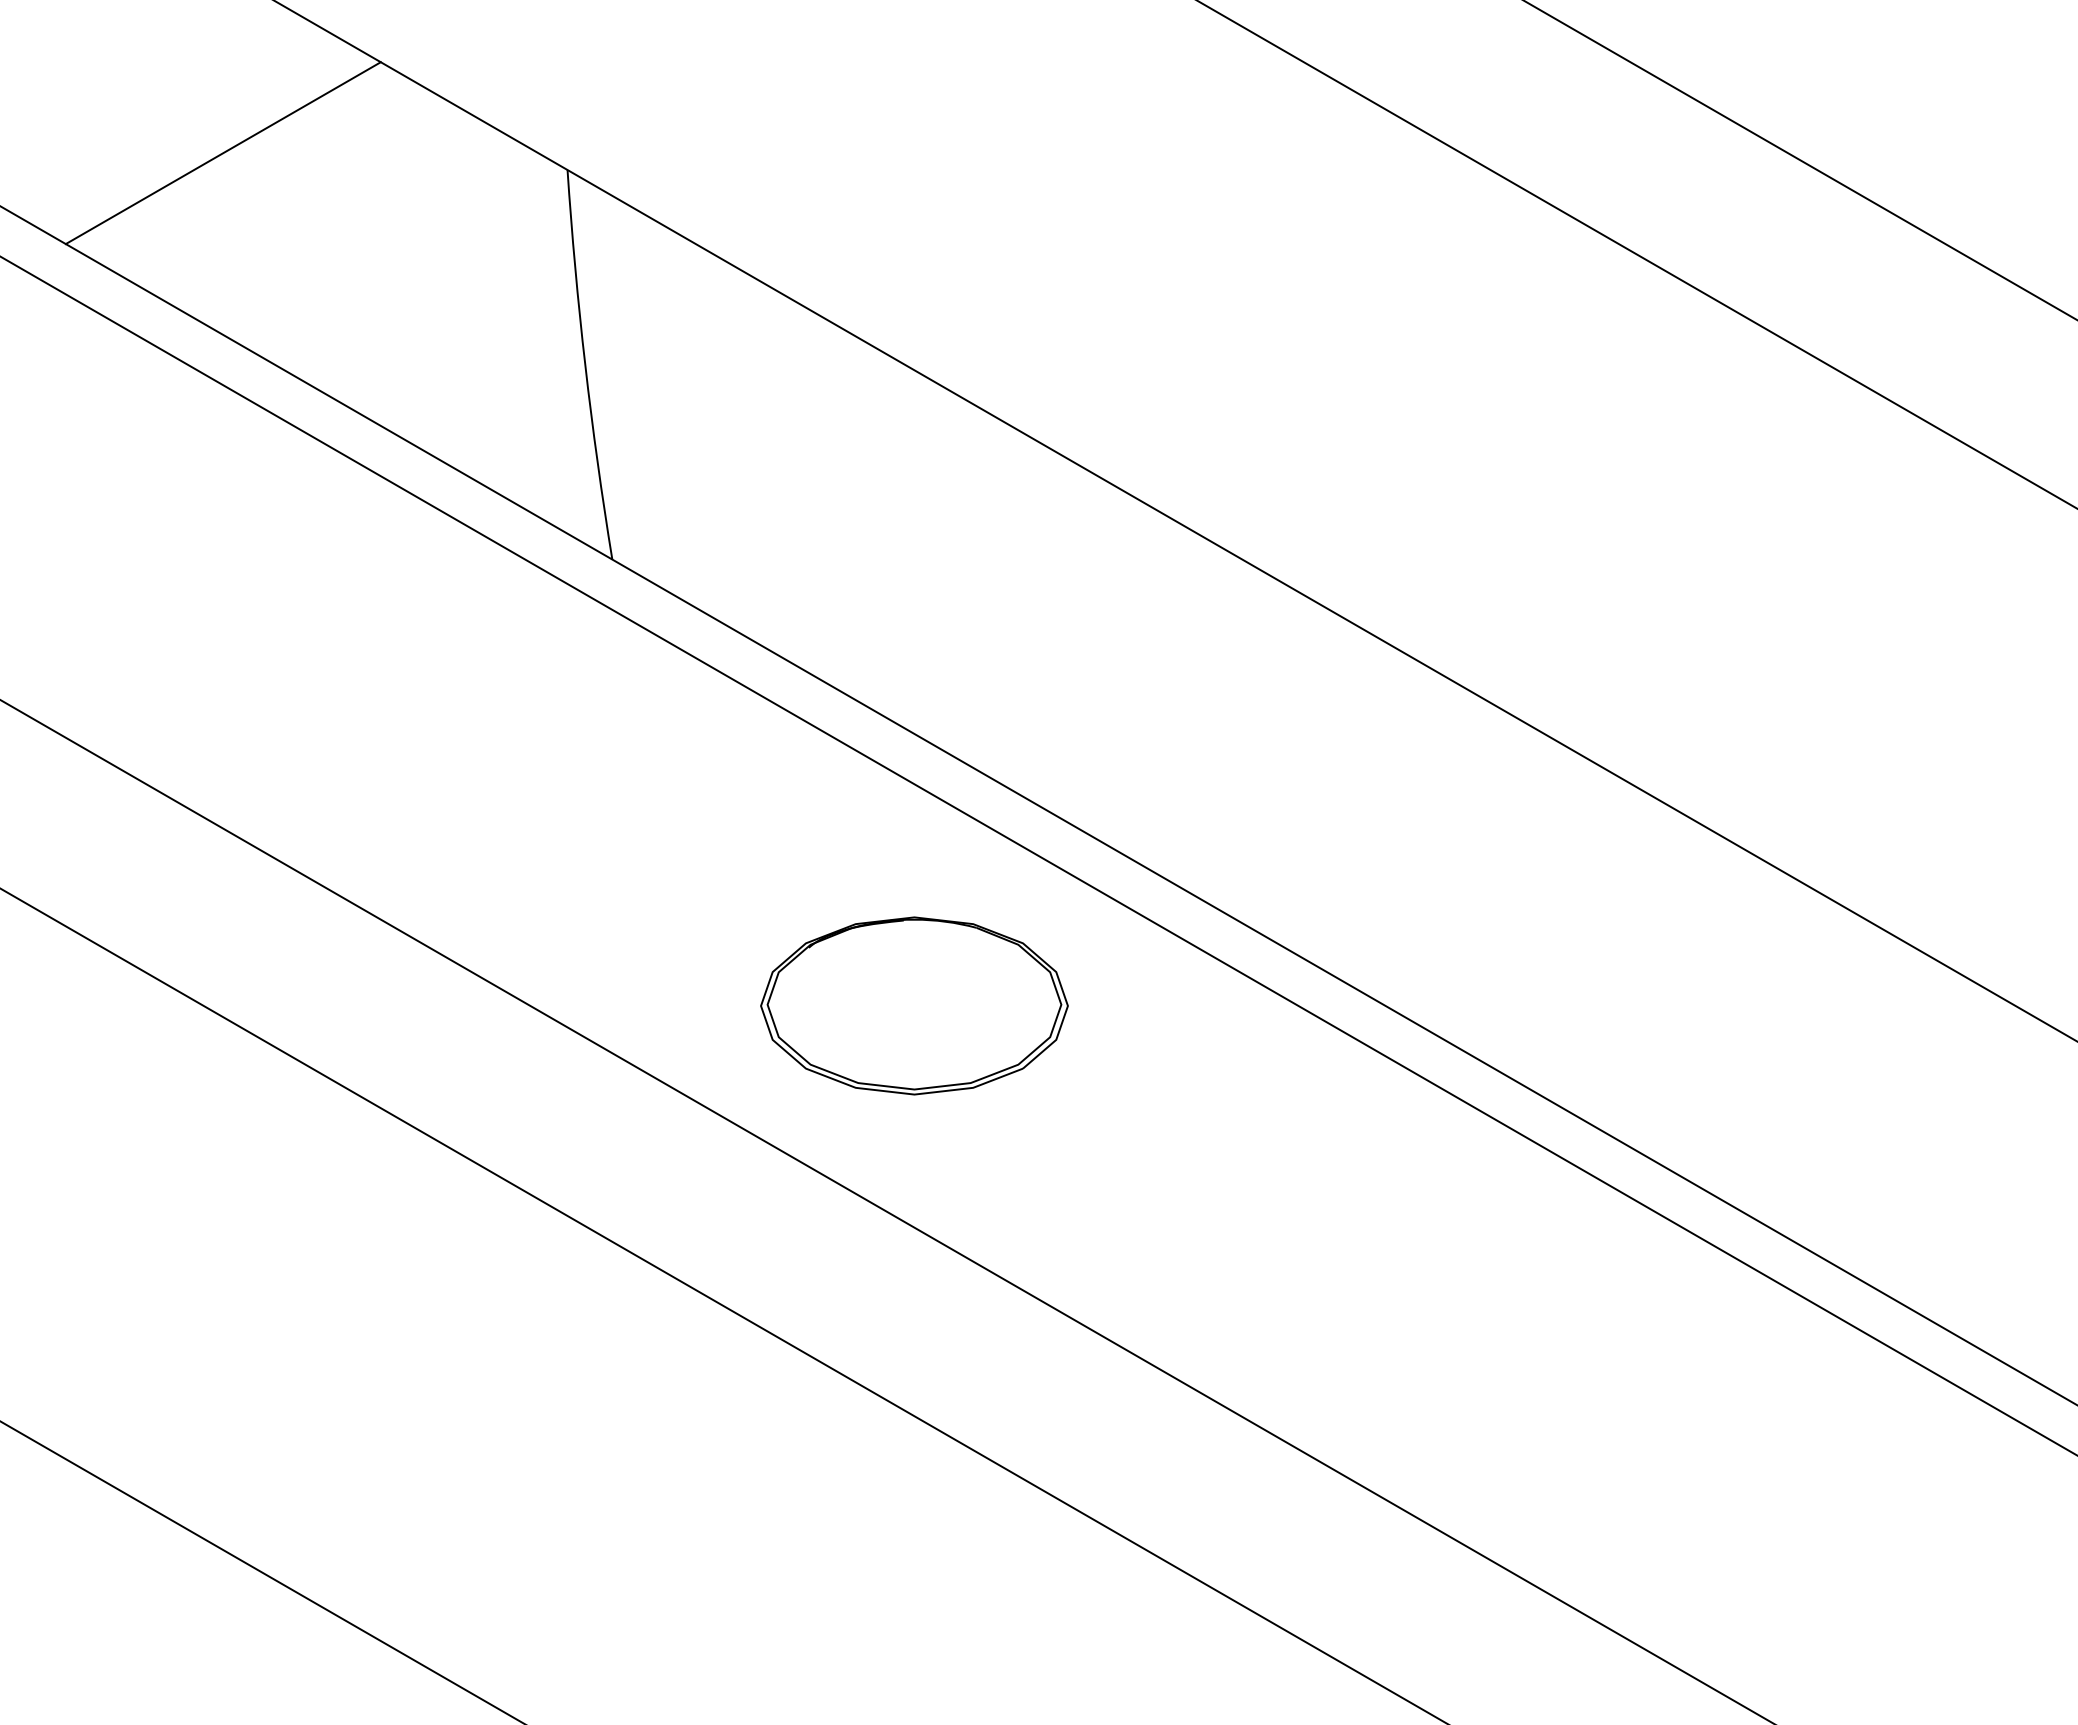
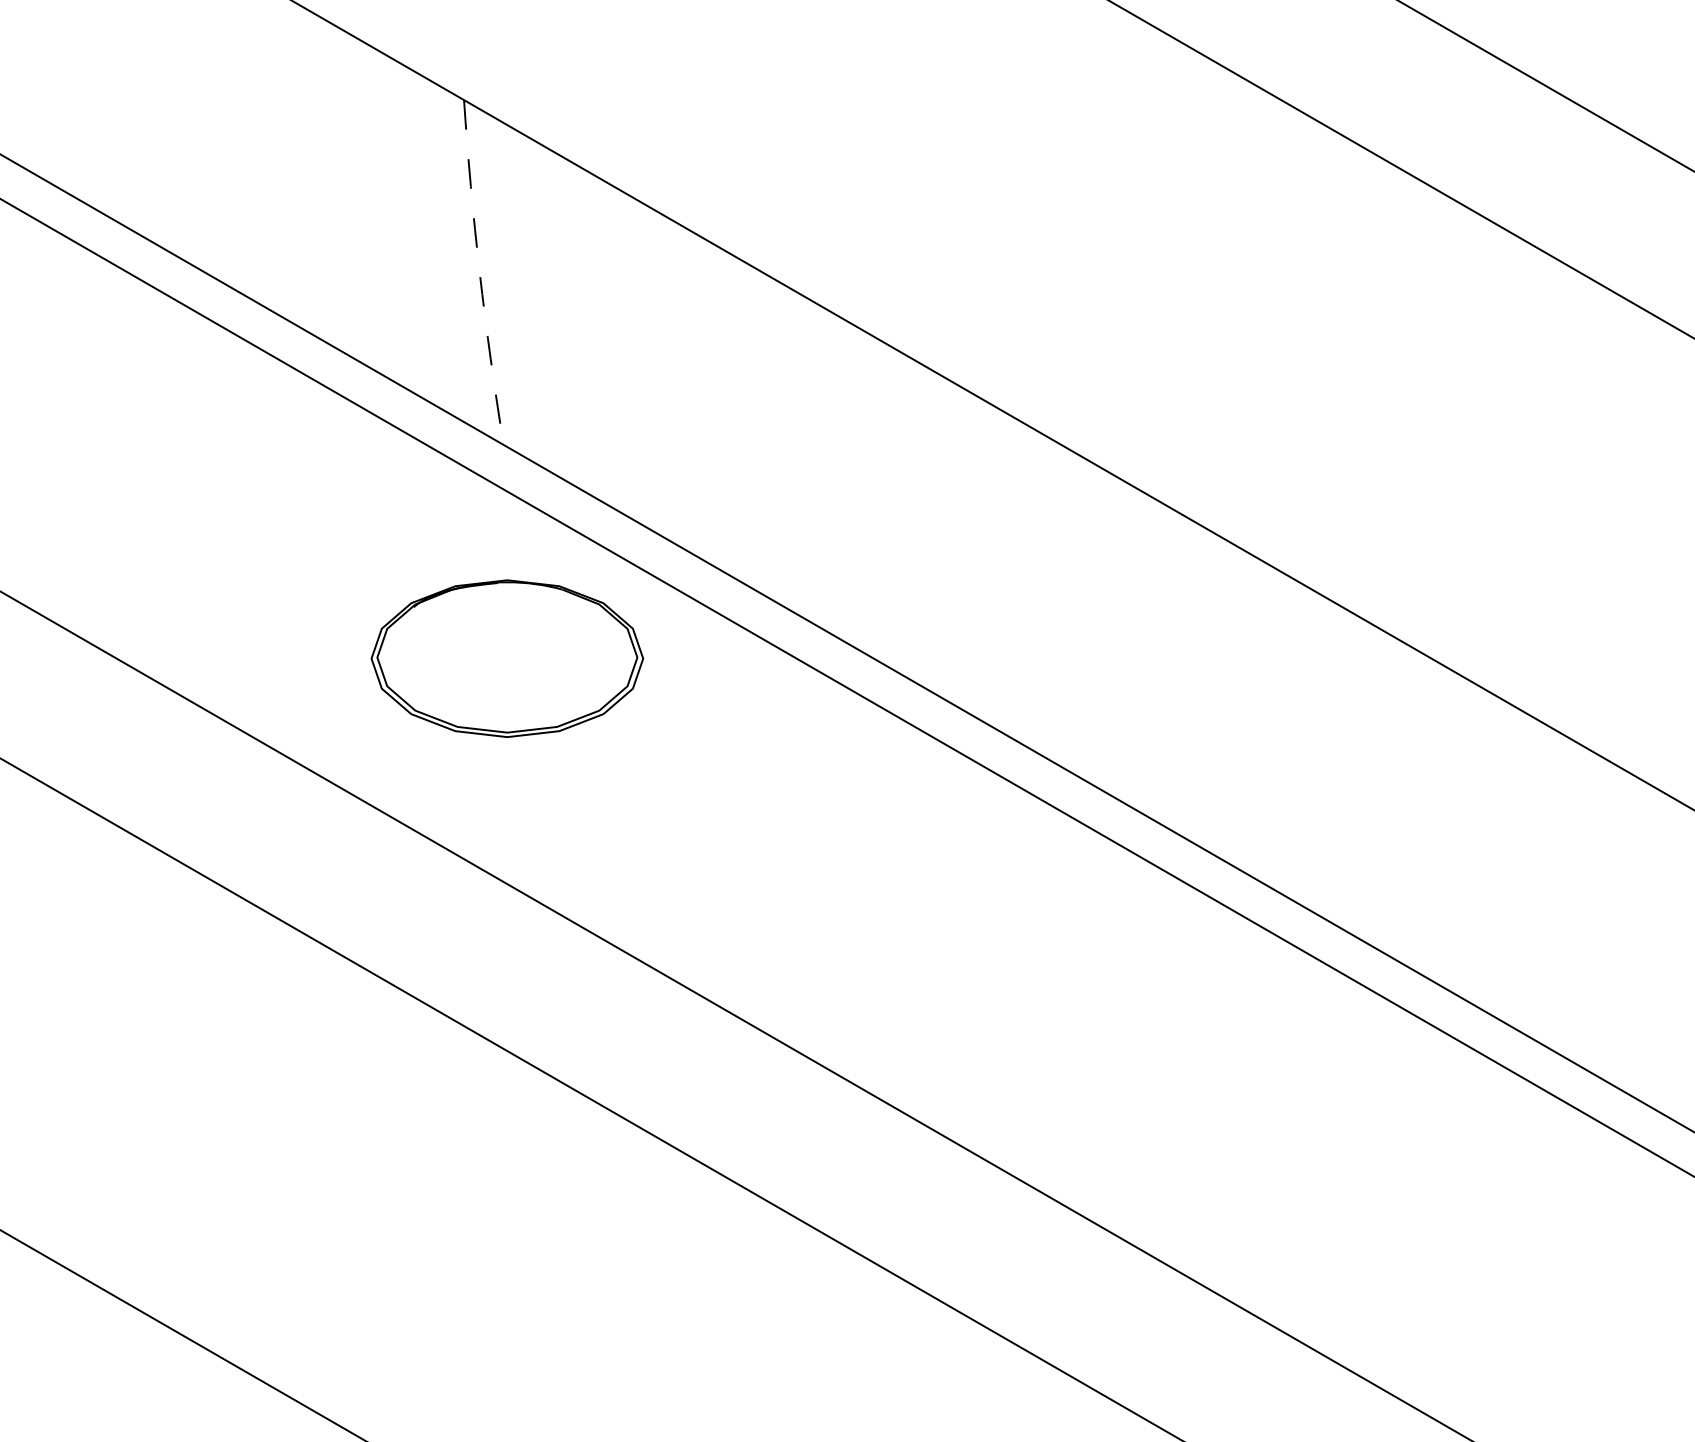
line: (222, 153) -> (158, 85), removed
arc: (585, 365) -> (479, 273), solid -> dashed
part: (914, 1005) -> (507, 658), moved

